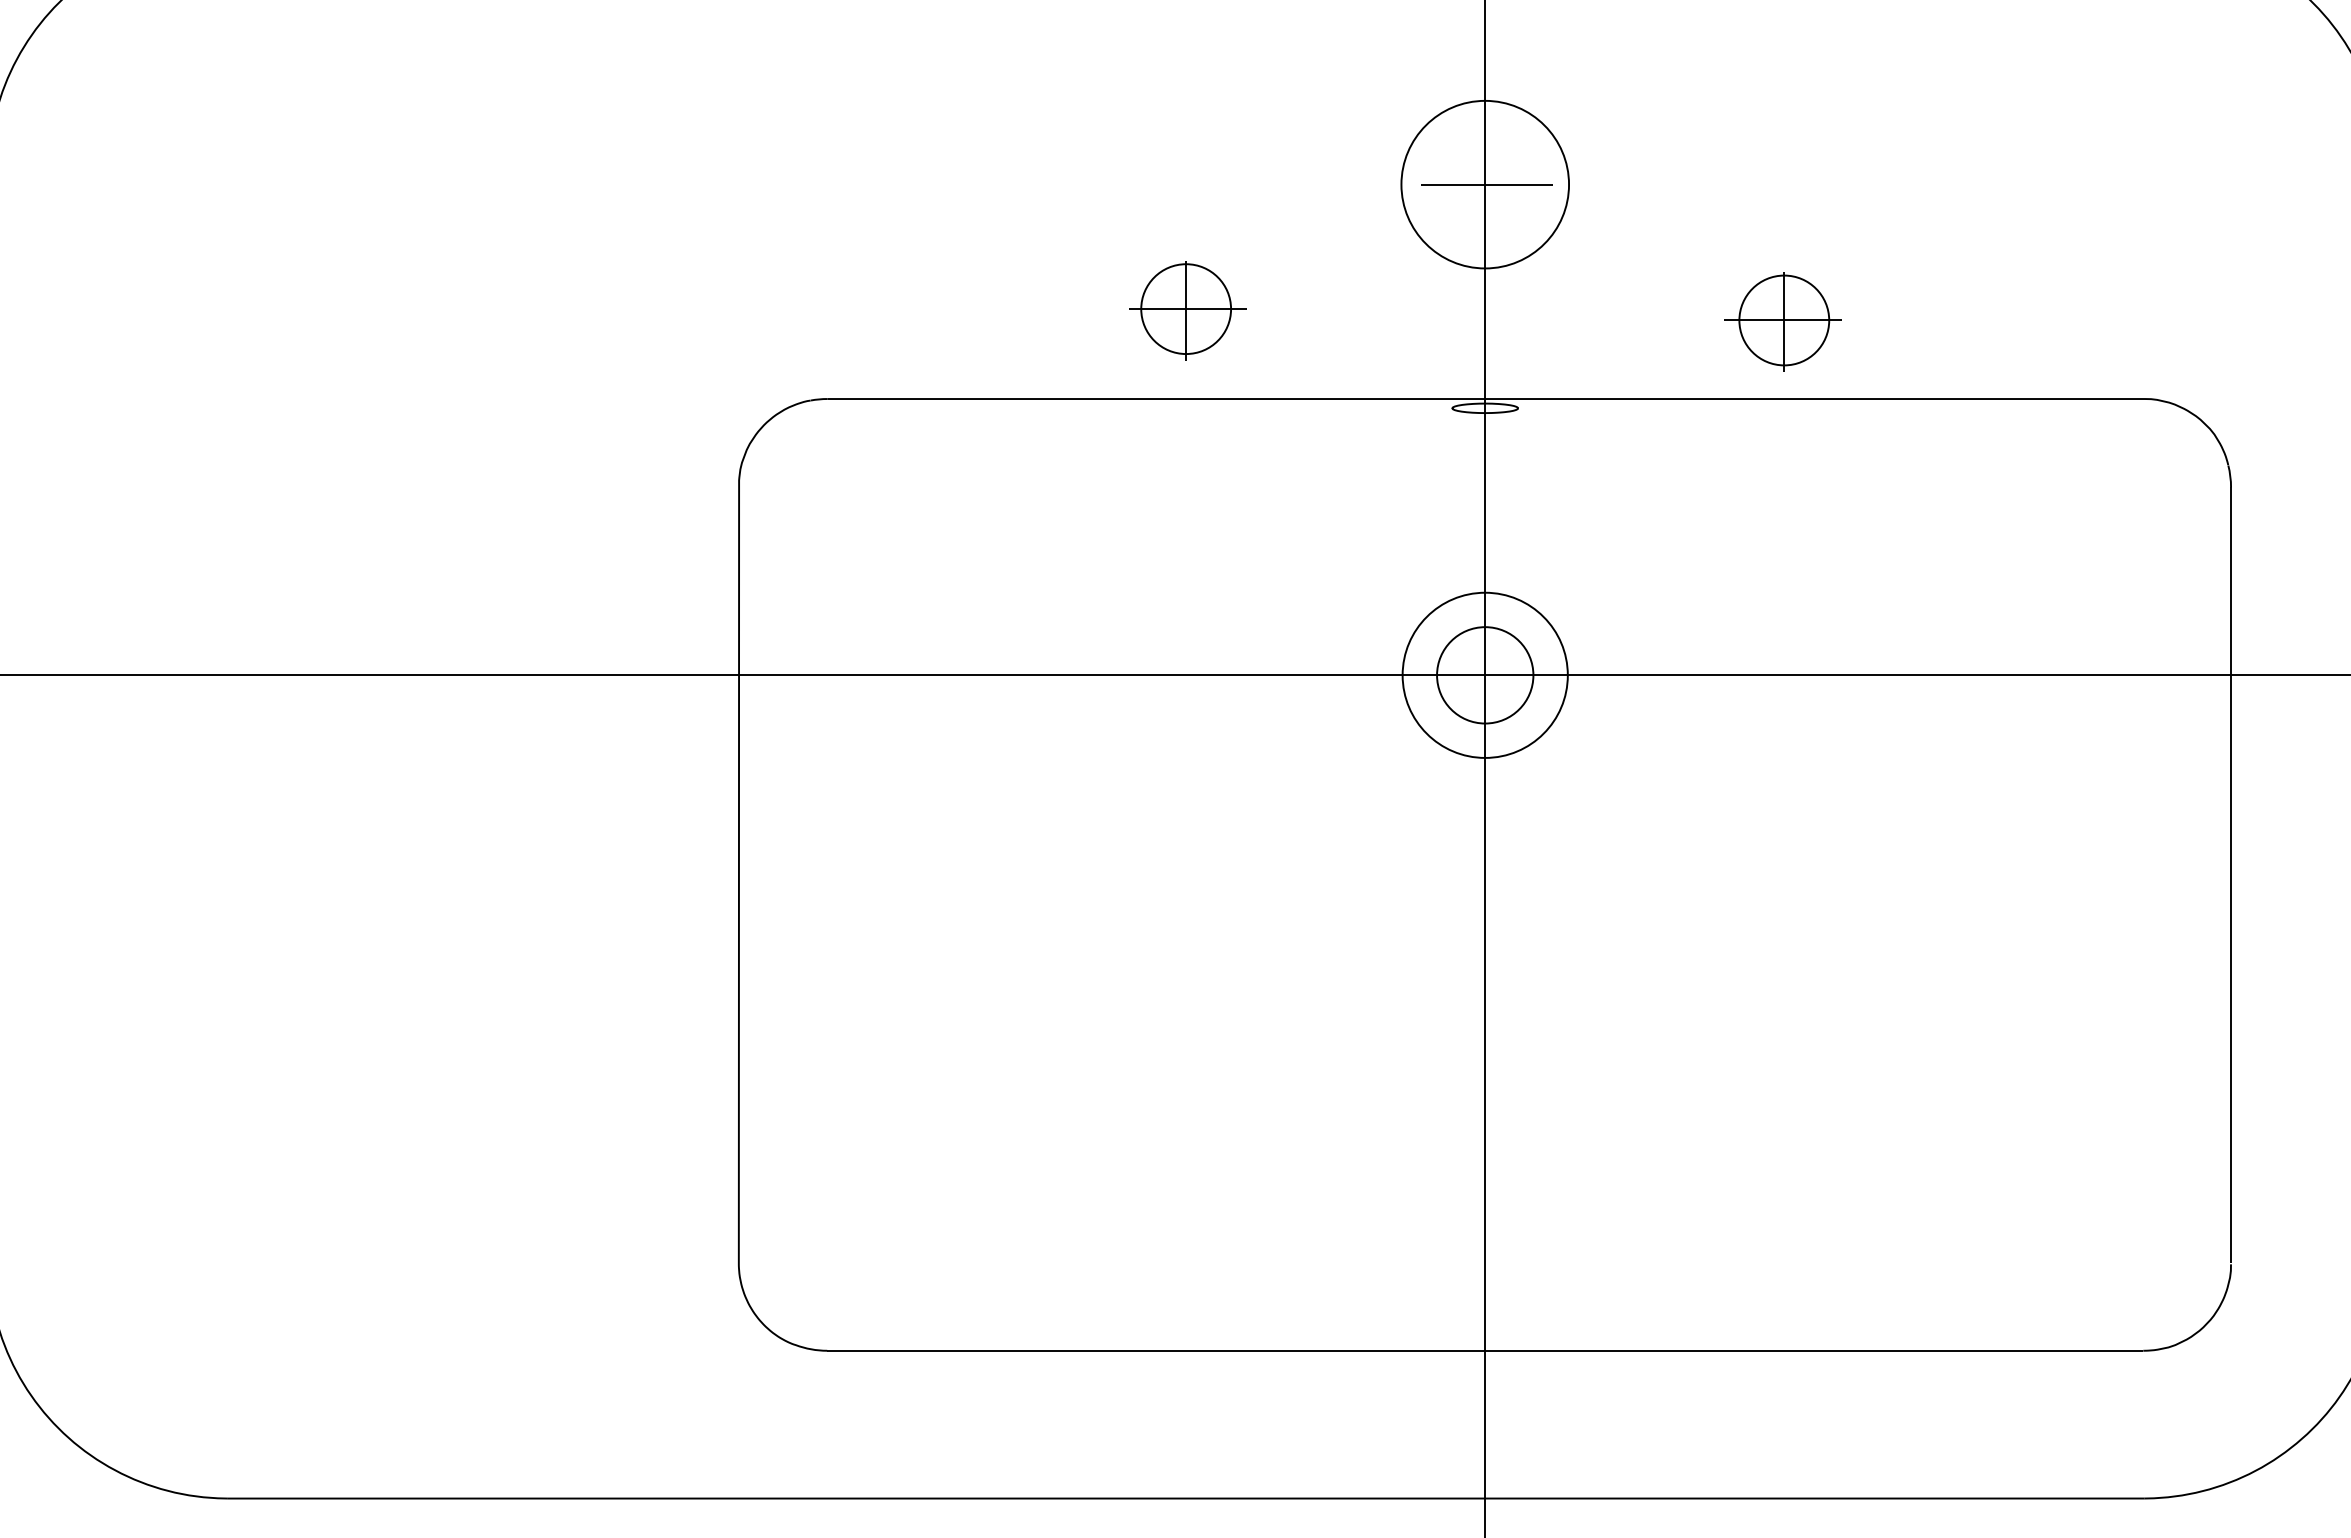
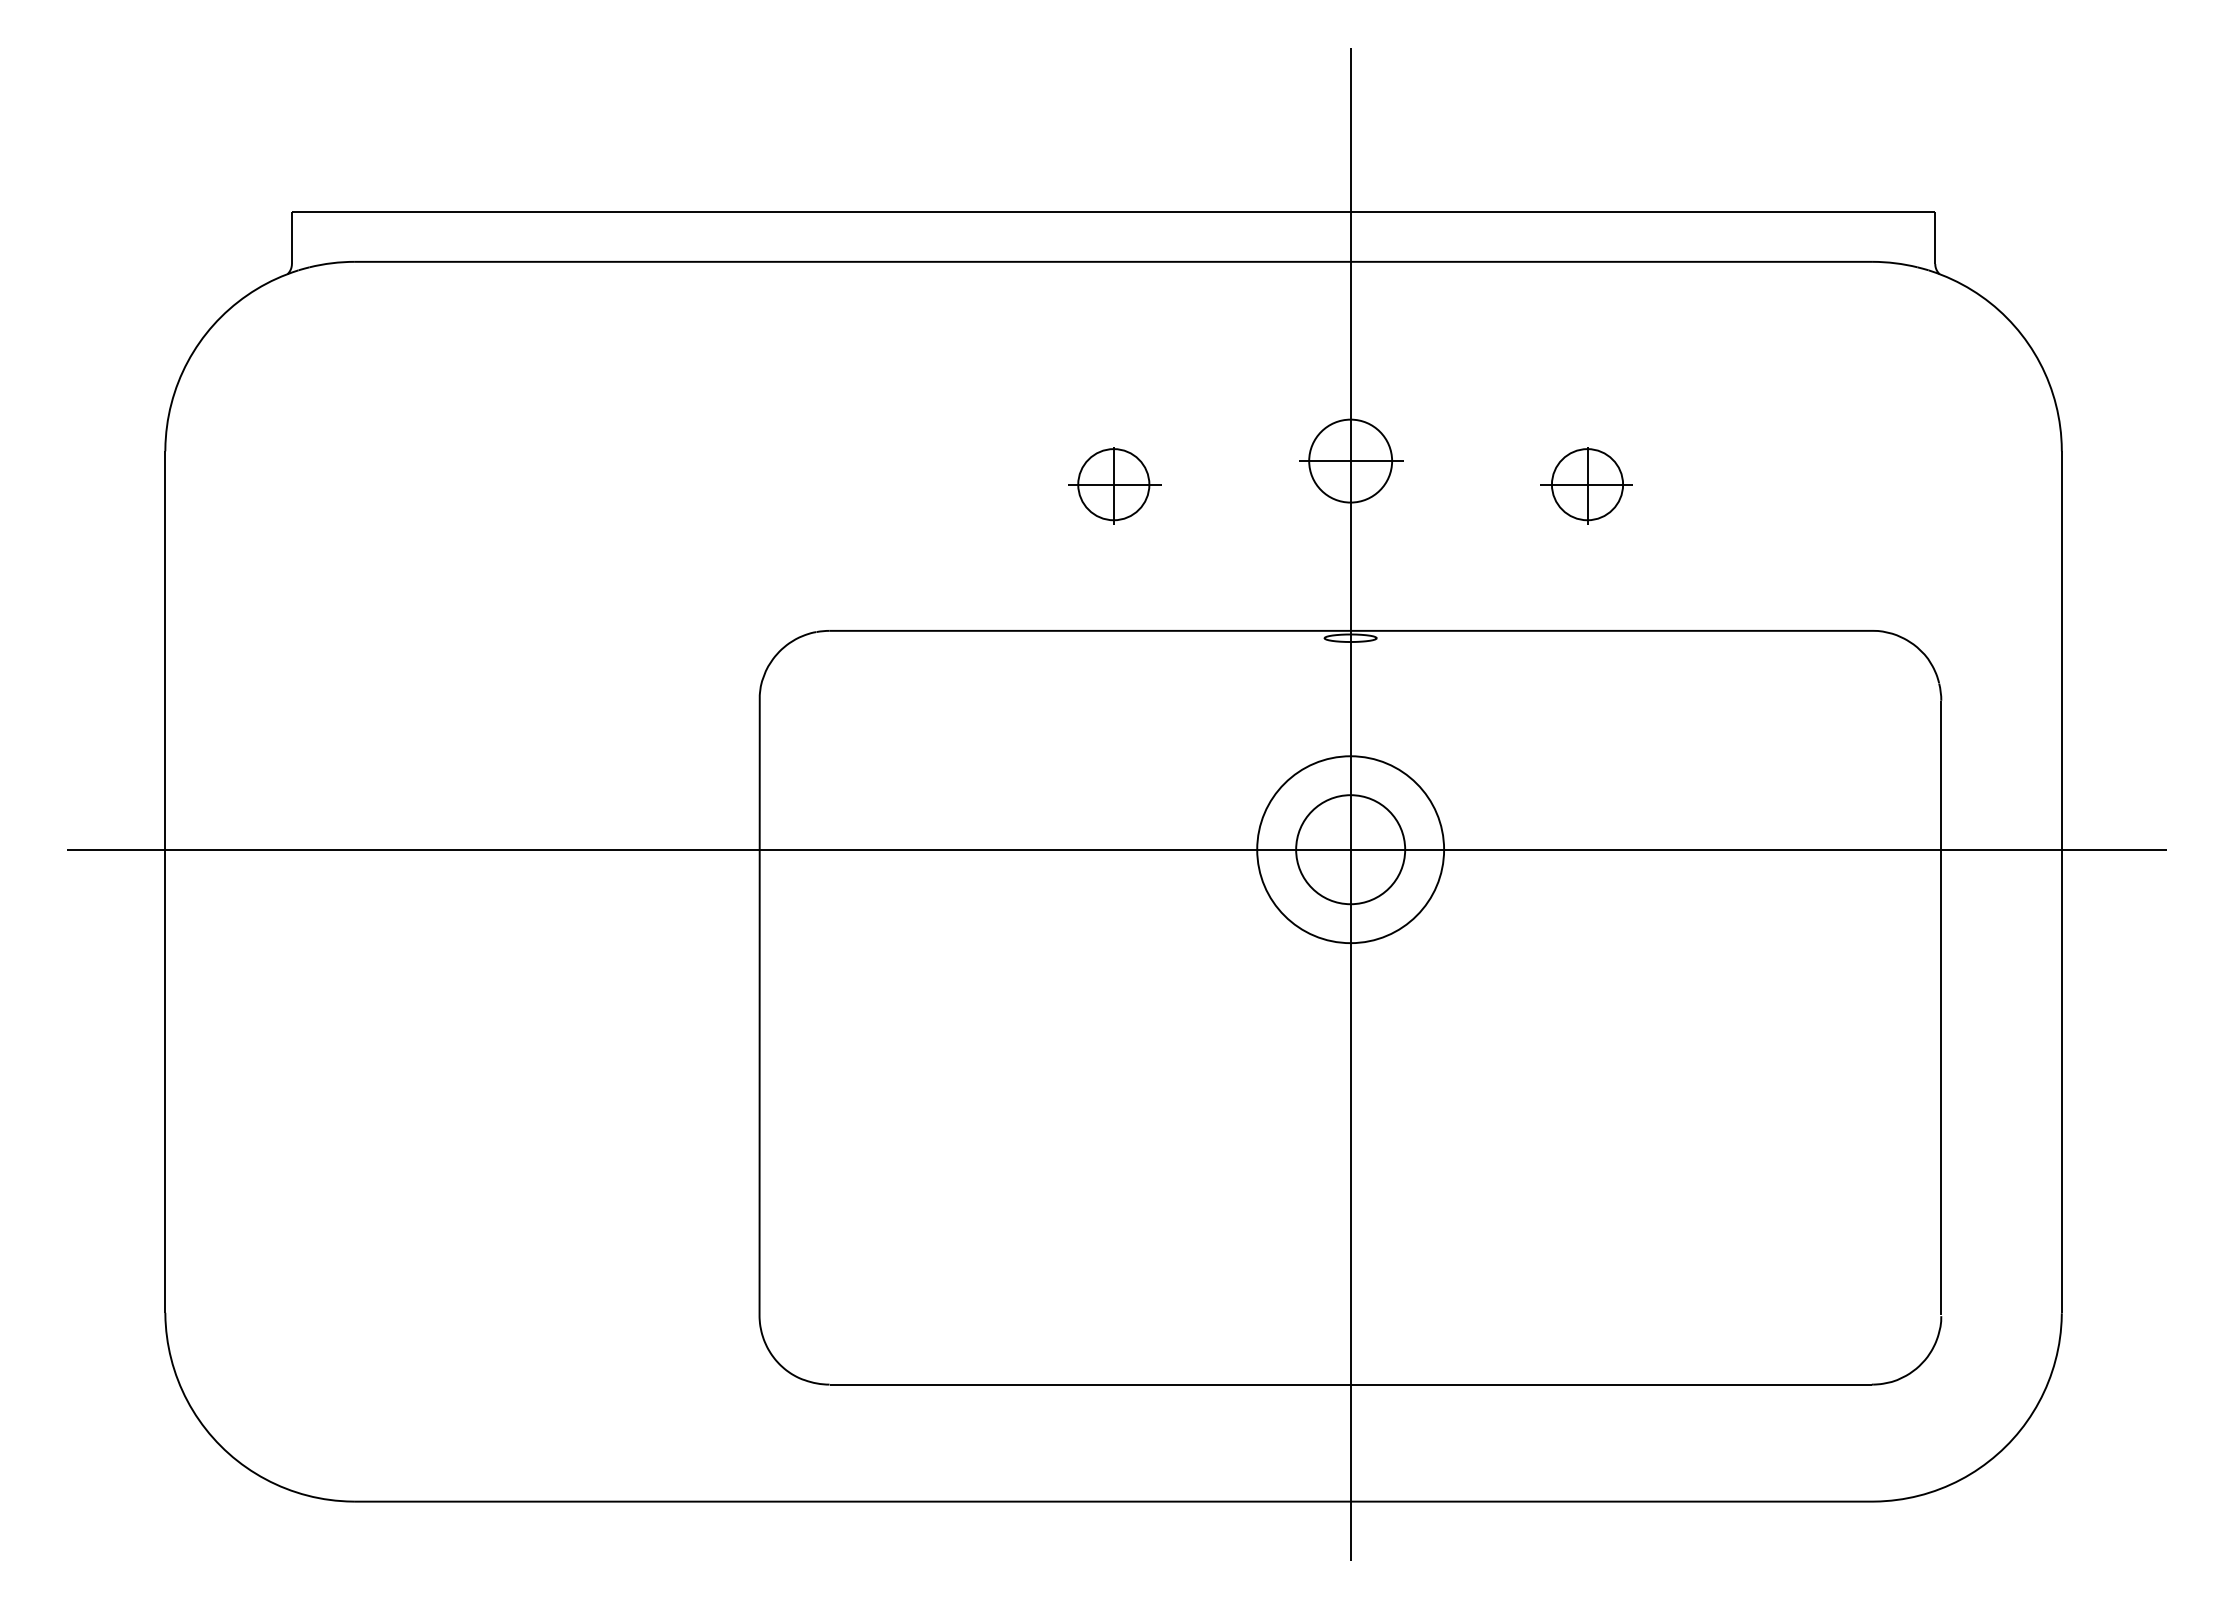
circle: (1485, 183) -> (1350, 460), size x0.62
part: (1187, 310) -> (1114, 485), moved
part: (1783, 321) -> (1586, 485), moved
circle: (1485, 675) -> (1350, 849), size x1.43
circle: (1485, 675) -> (1350, 849), size x1.43

